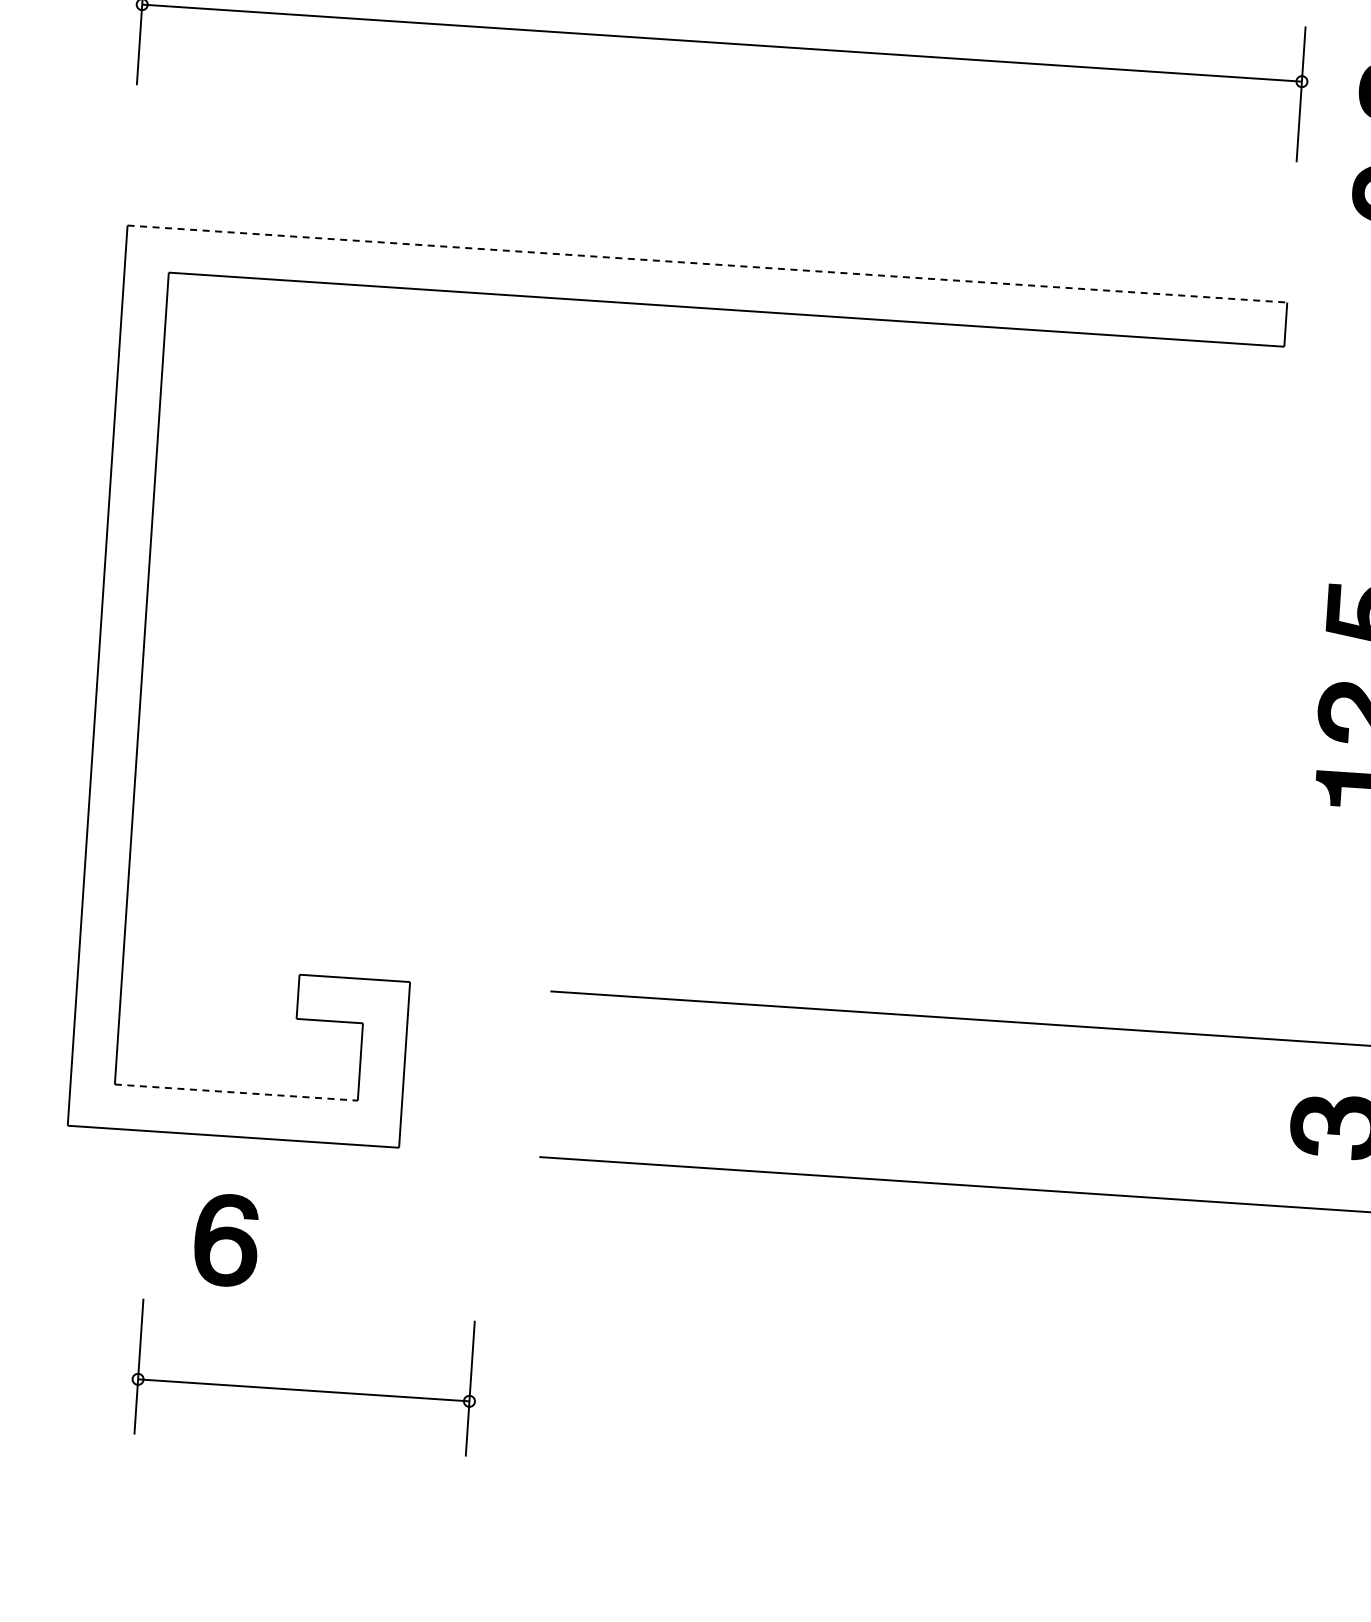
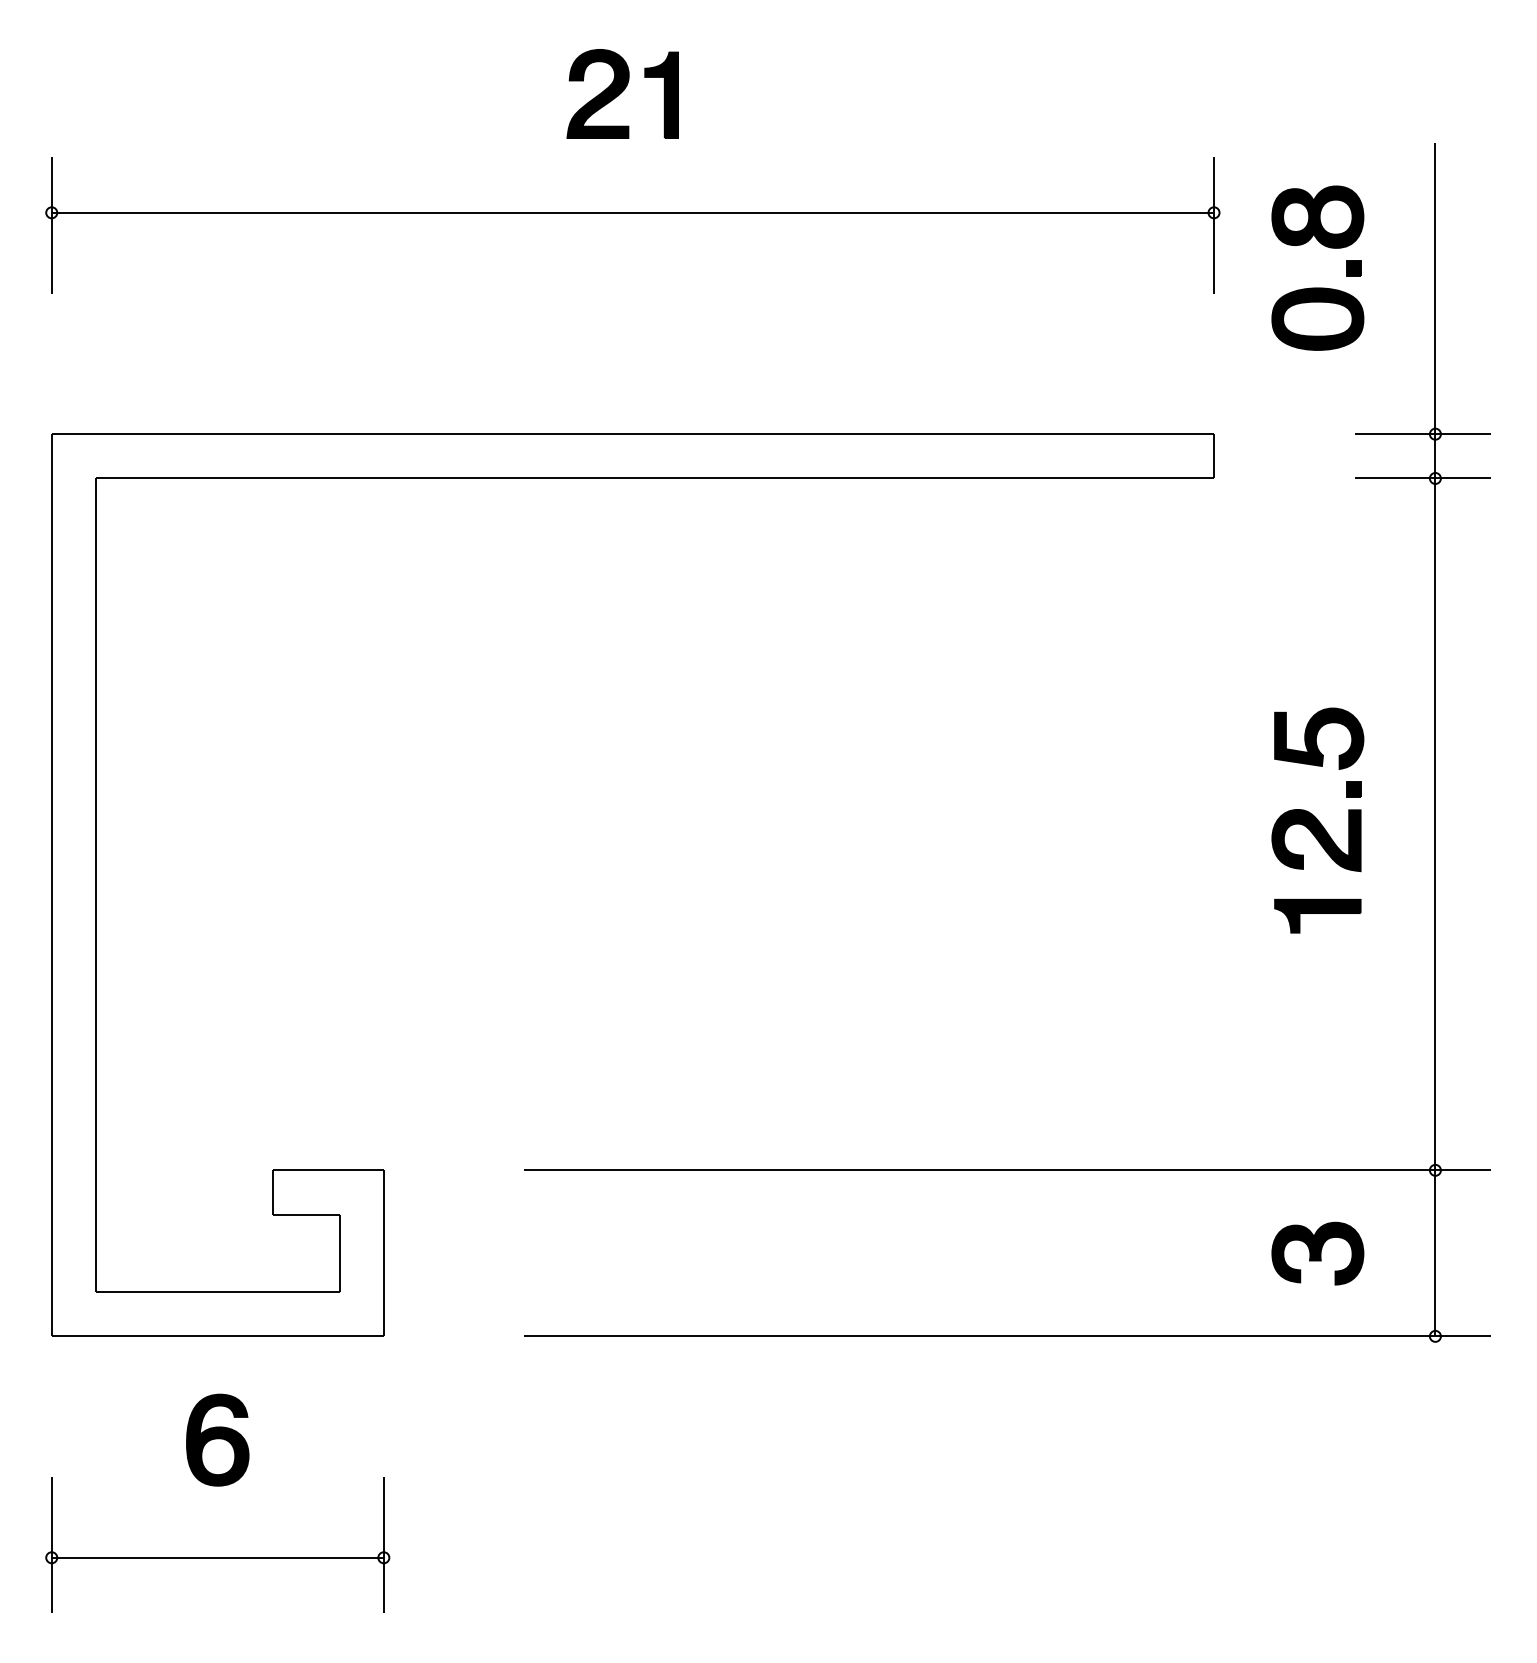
line: (707, 264) -> (633, 434), dashed -> solid
line: (236, 1092) -> (217, 1292), dashed -> solid
part: (303, 1390) -> (217, 1557), moved

